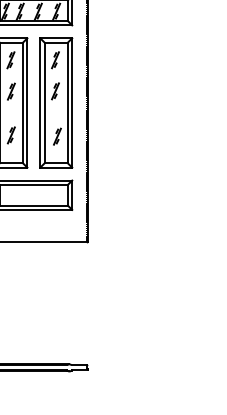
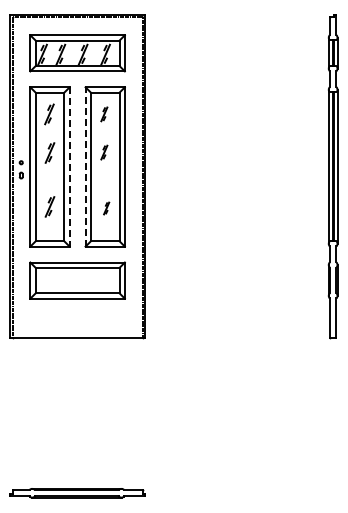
part: (55, 60) -> (104, 114), size x0.7
part: (55, 91) -> (104, 152), size x0.7
line: (27, 102) -> (69, 166), solid -> dashed
line: (40, 102) -> (85, 166), solid -> dashed
part: (57, 136) -> (106, 208), size x0.6

